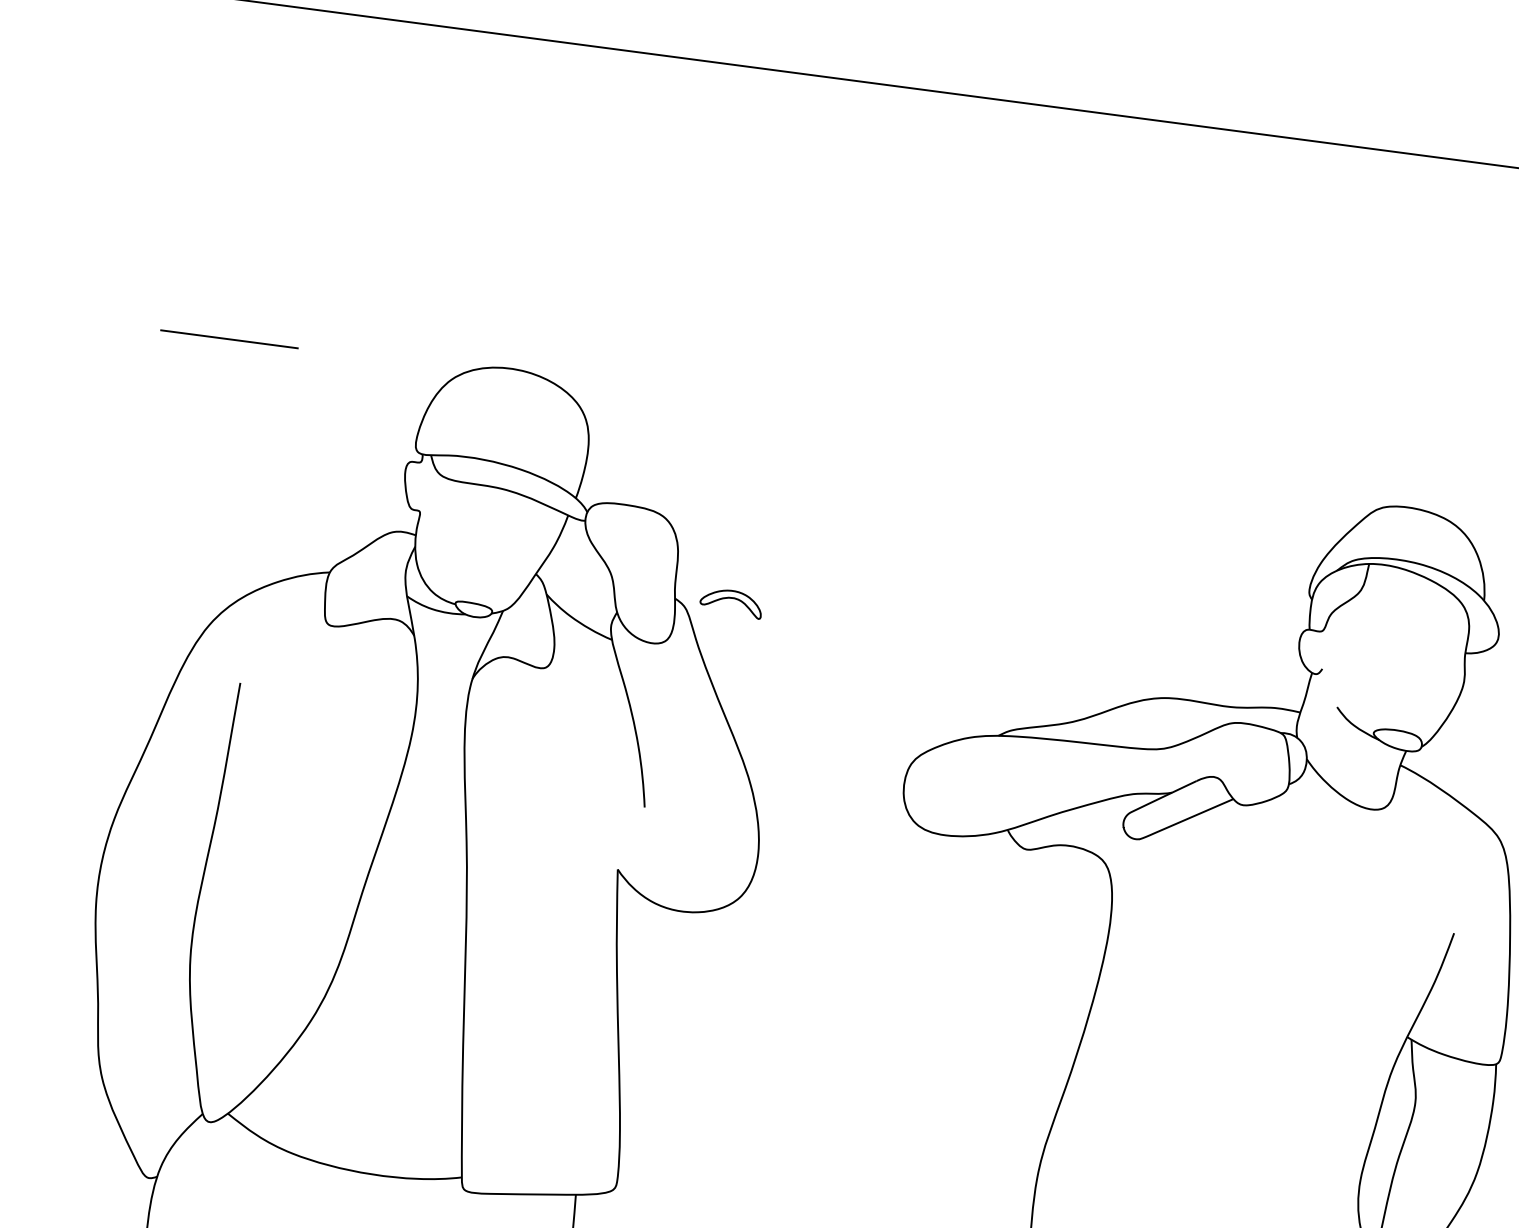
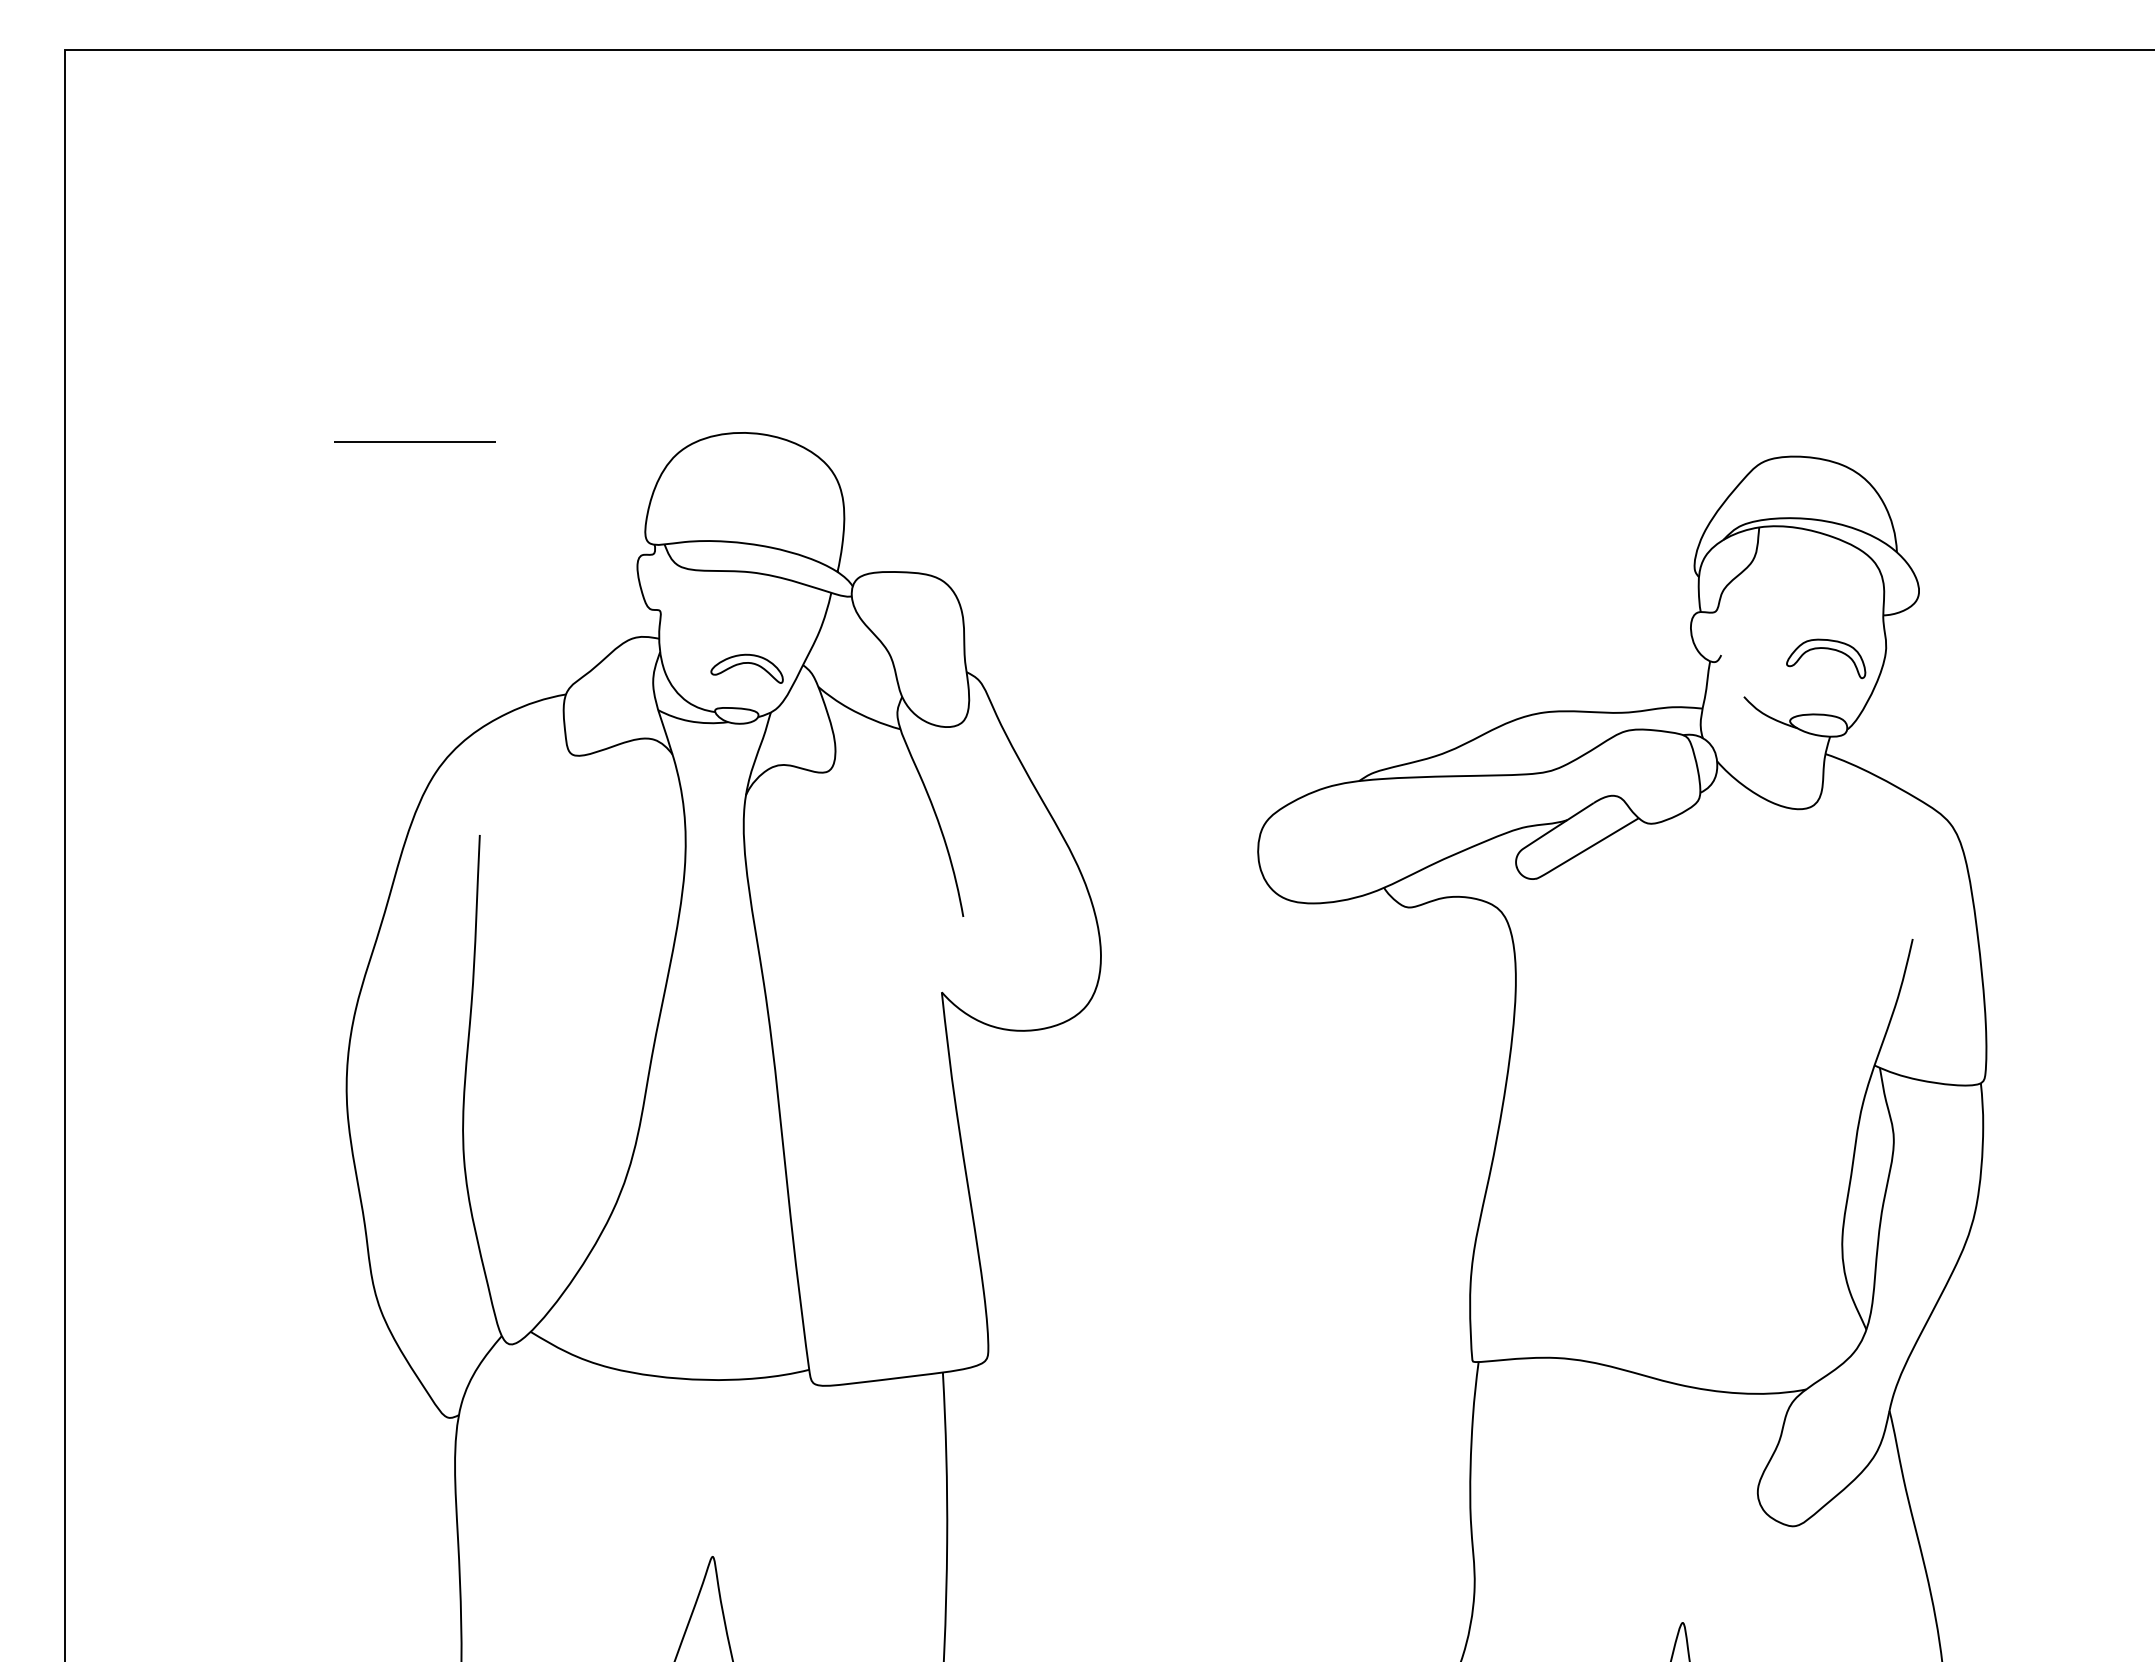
part: (730, 602) -> (746, 668), moved
part: (1412, 675) -> (1826, 649), added

